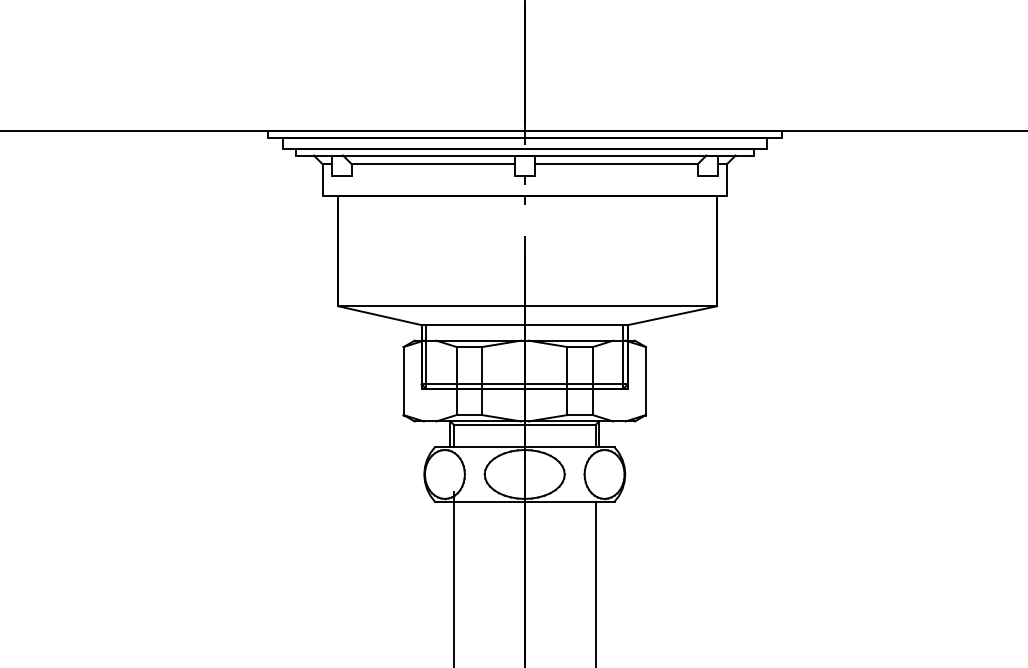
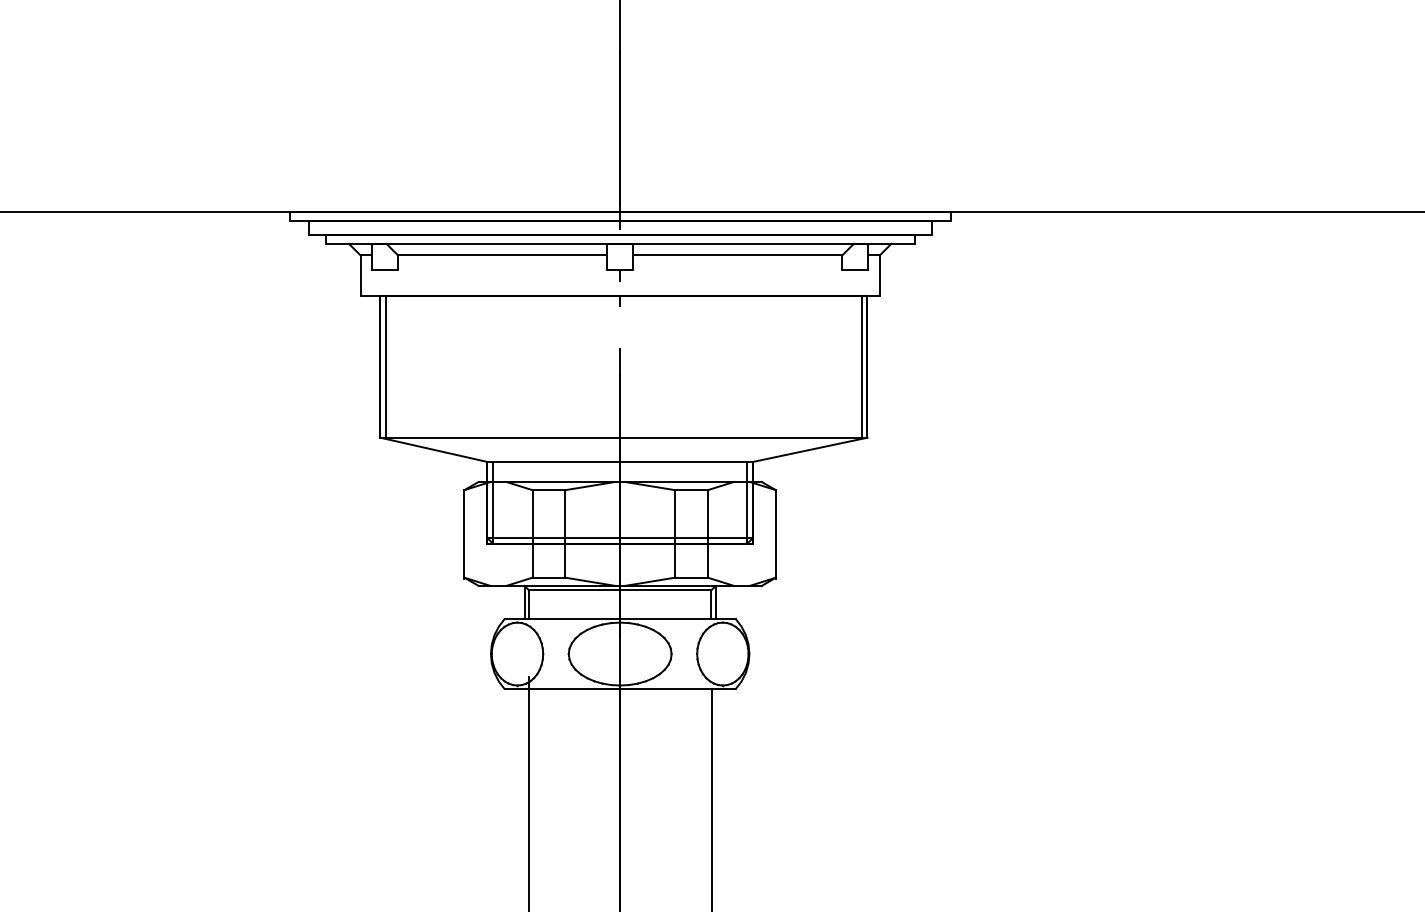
line: (343, 250) -> (386, 366), added
line: (712, 250) -> (861, 366), added

